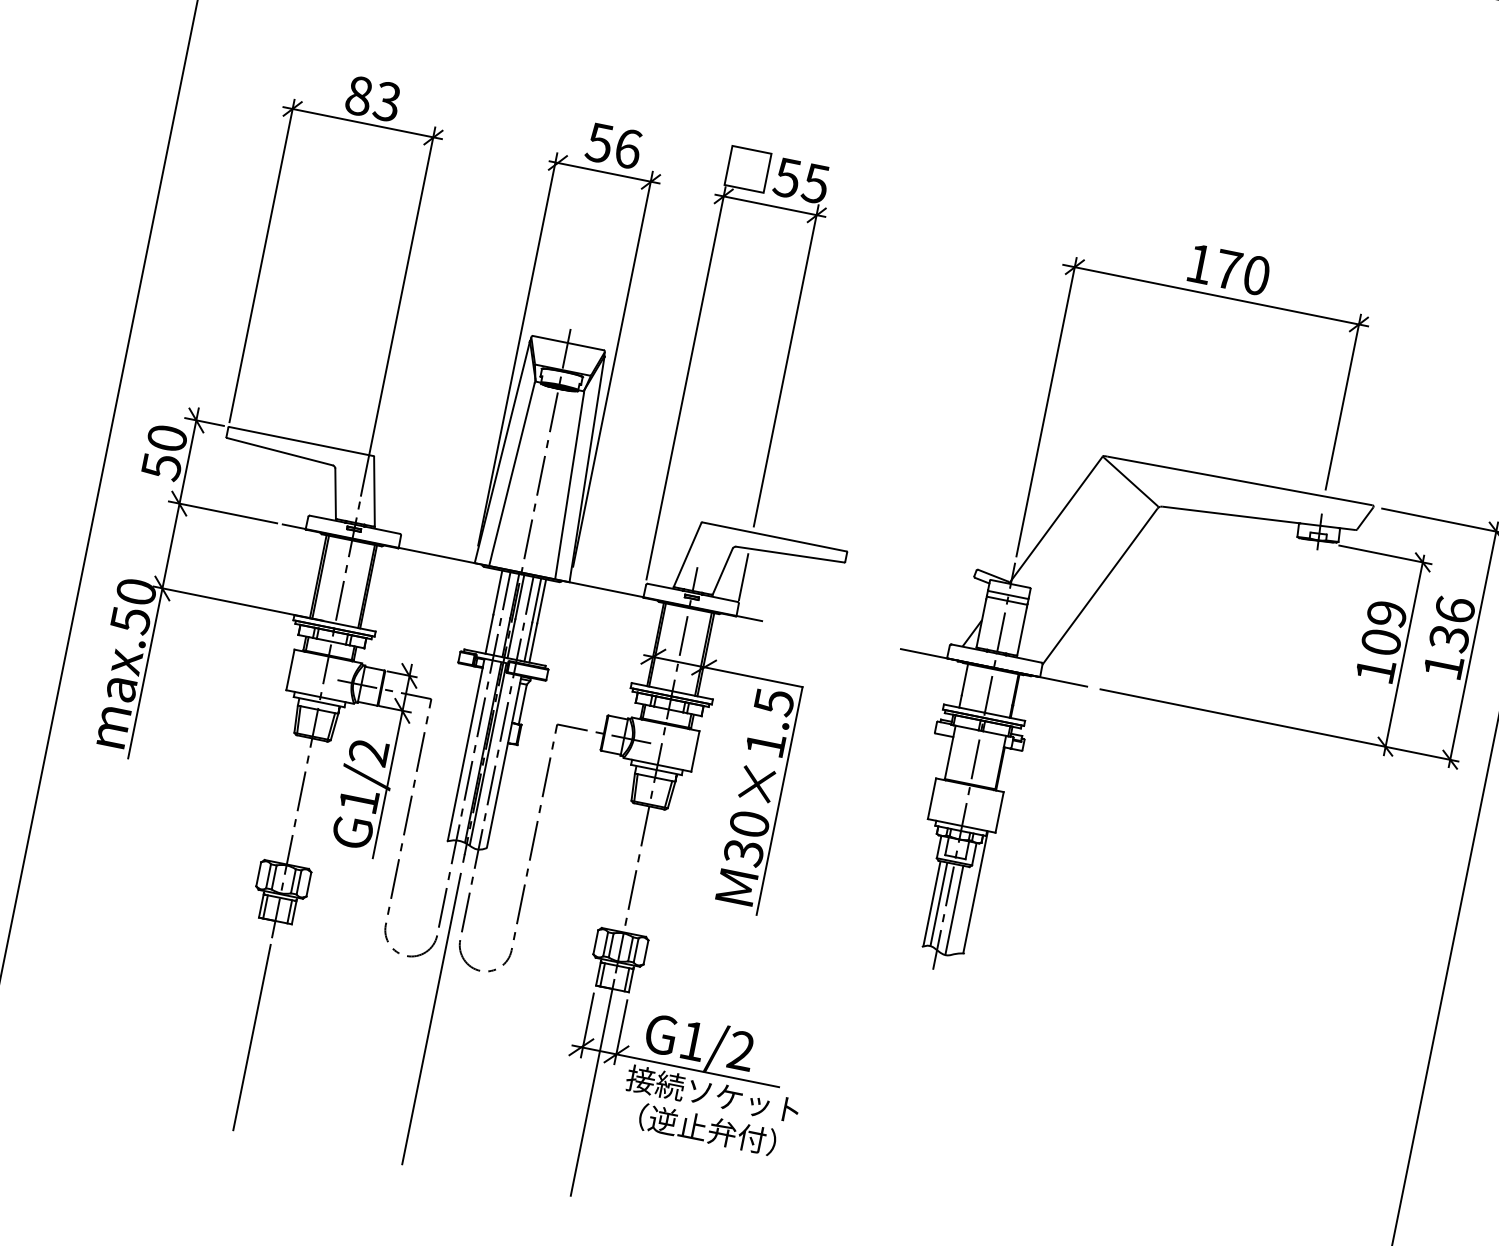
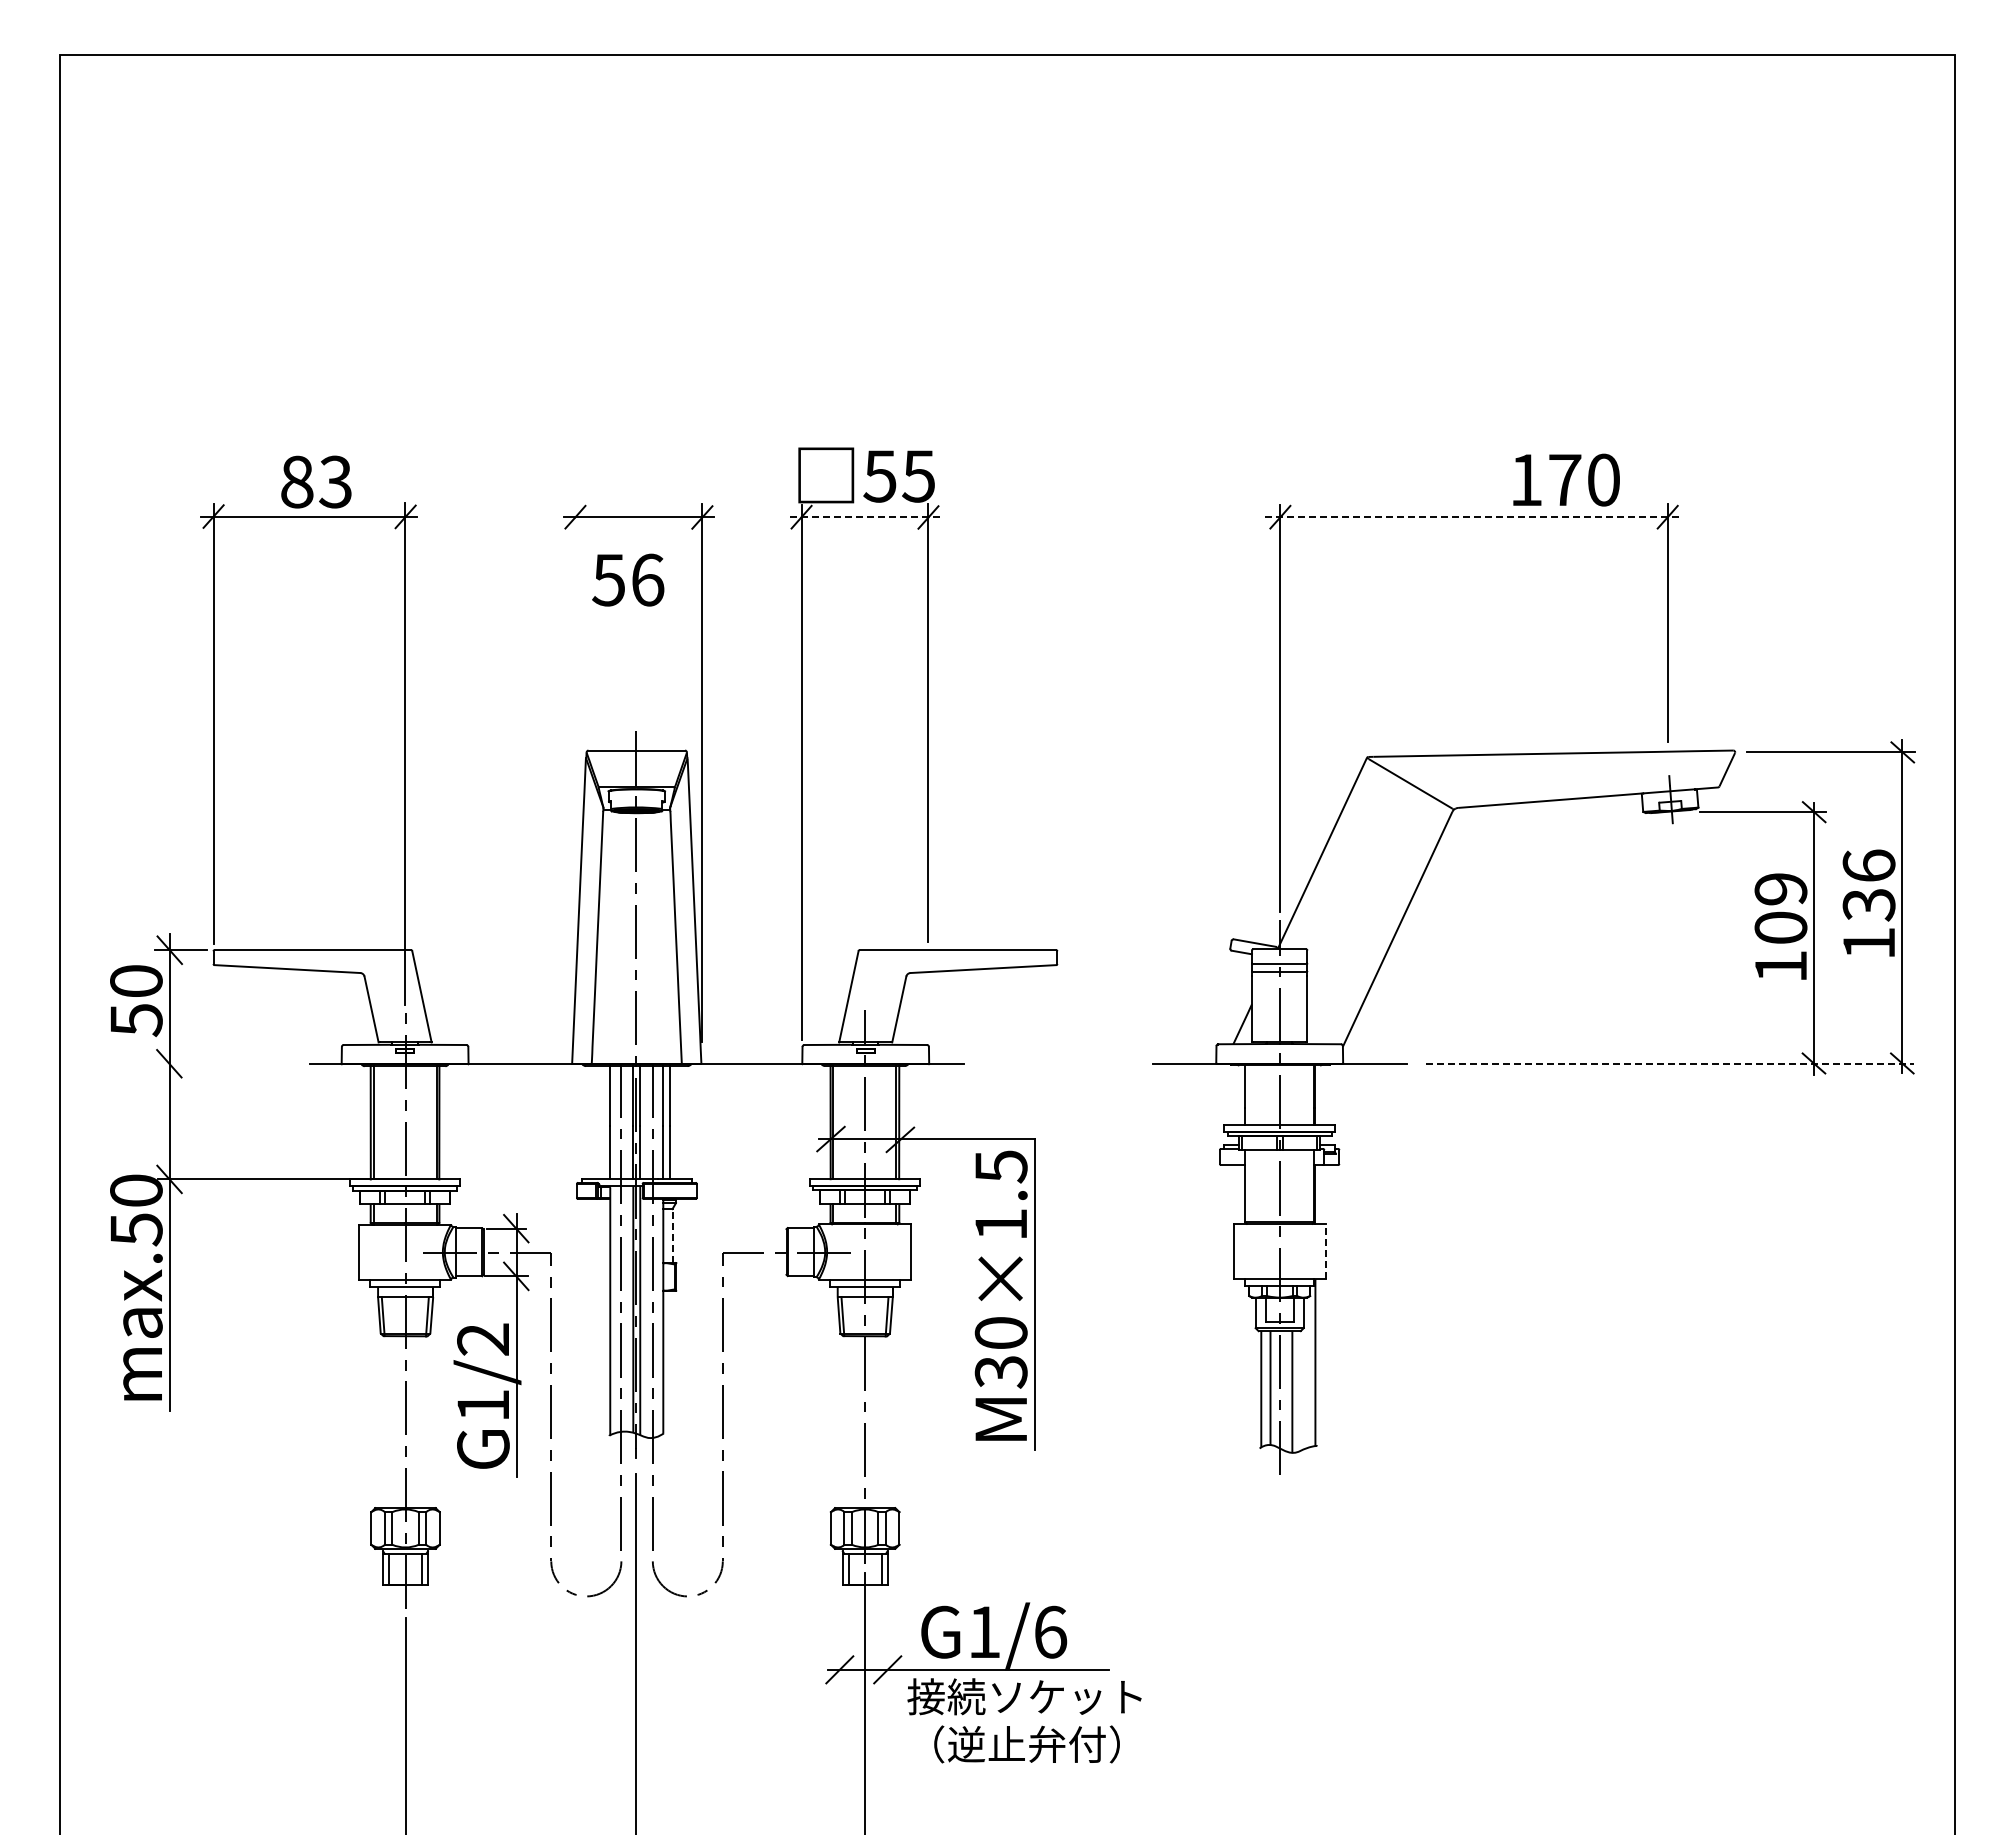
text: (614, 145) -> (628, 579), moved
line: (770, 206) -> (865, 517), solid -> dashed
text: (1229, 269) -> (1566, 479), moved
line: (1215, 295) -> (1472, 517), solid -> dashed
line: (518, 348) -> (572, 771), removed
line: (222, 512) -> (228, 1063), removed
line: (743, 576) -> (928, 1010), removed
line: (522, 704) -> (672, 1235), solid -> dashed
line: (1280, 725) -> (1670, 1063), solid -> dashed
line: (999, 812) -> (1325, 1251), solid -> dashed
line: (587, 1025) -> (841, 1639), removed
line: (620, 1032) -> (887, 1639), removed
text: (741, 1050) -> (1050, 1631), G1/2 -> G1/6

